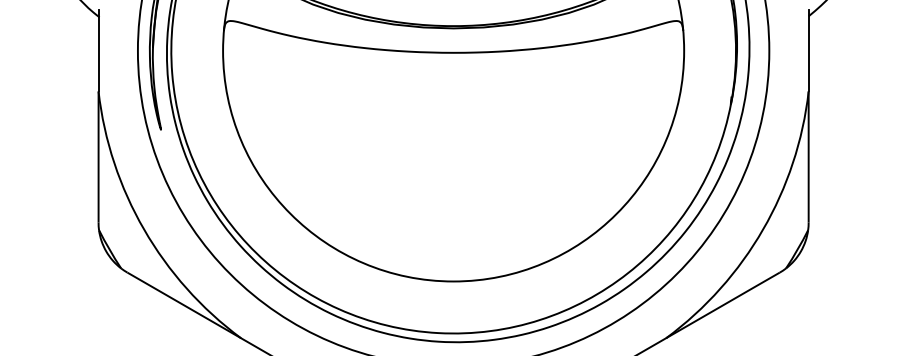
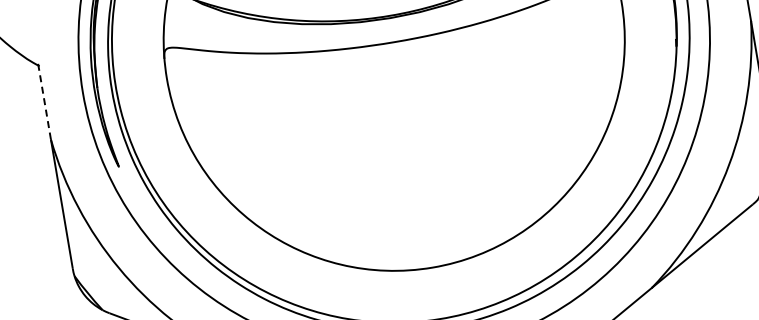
line: (98, 50) -> (44, 99), solid -> dashed

